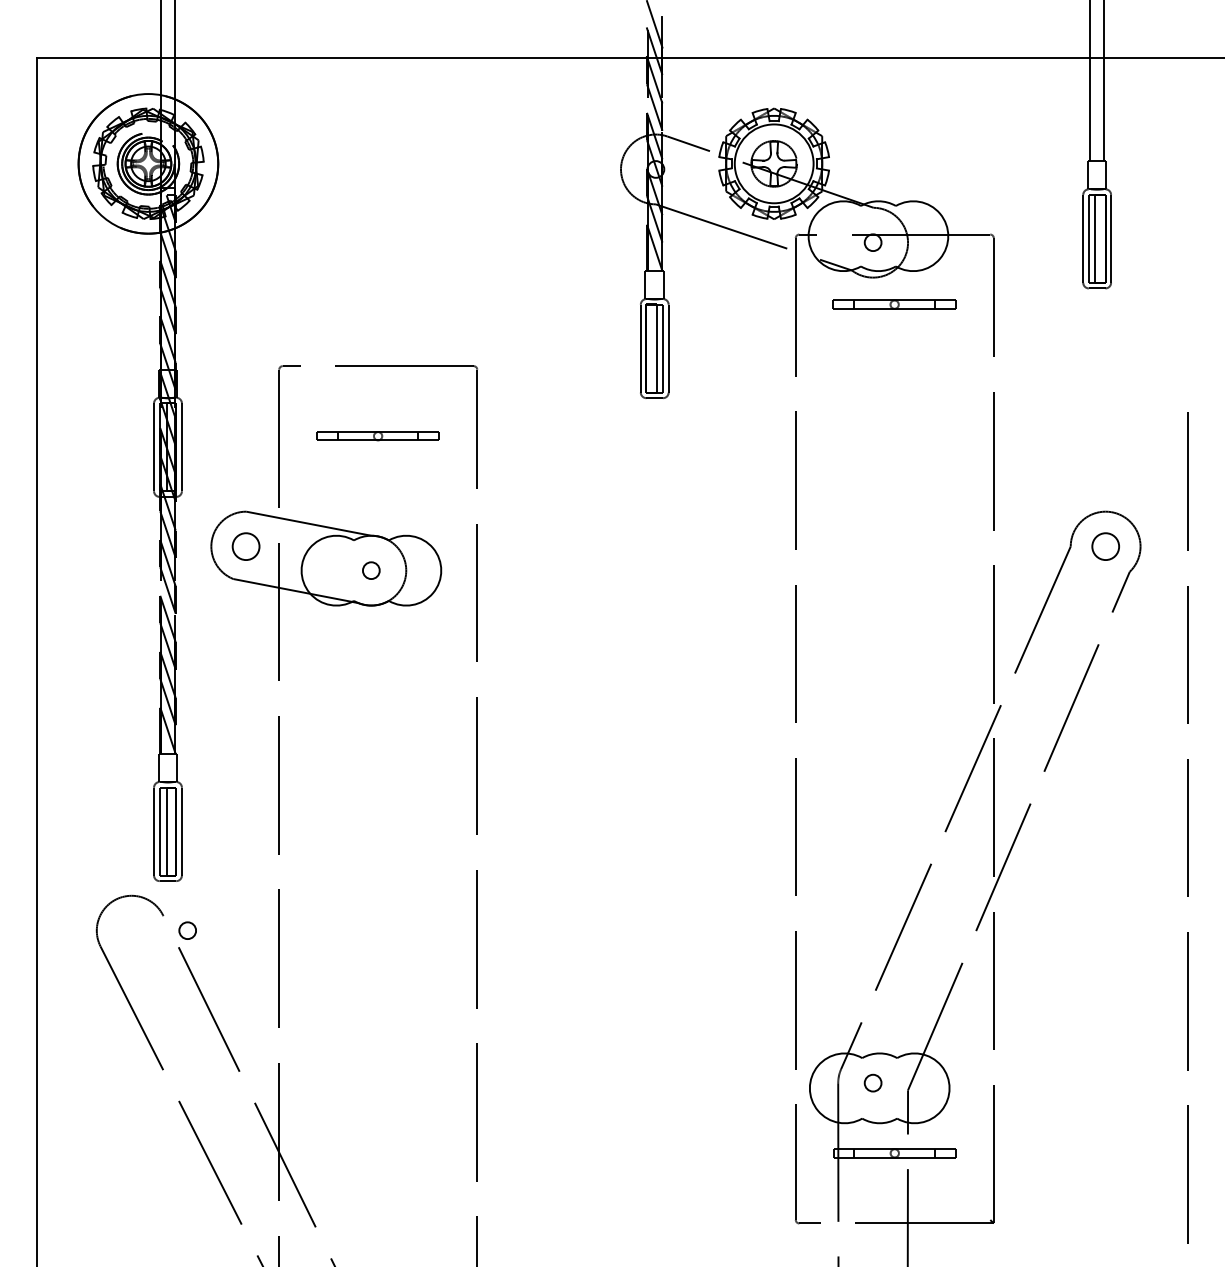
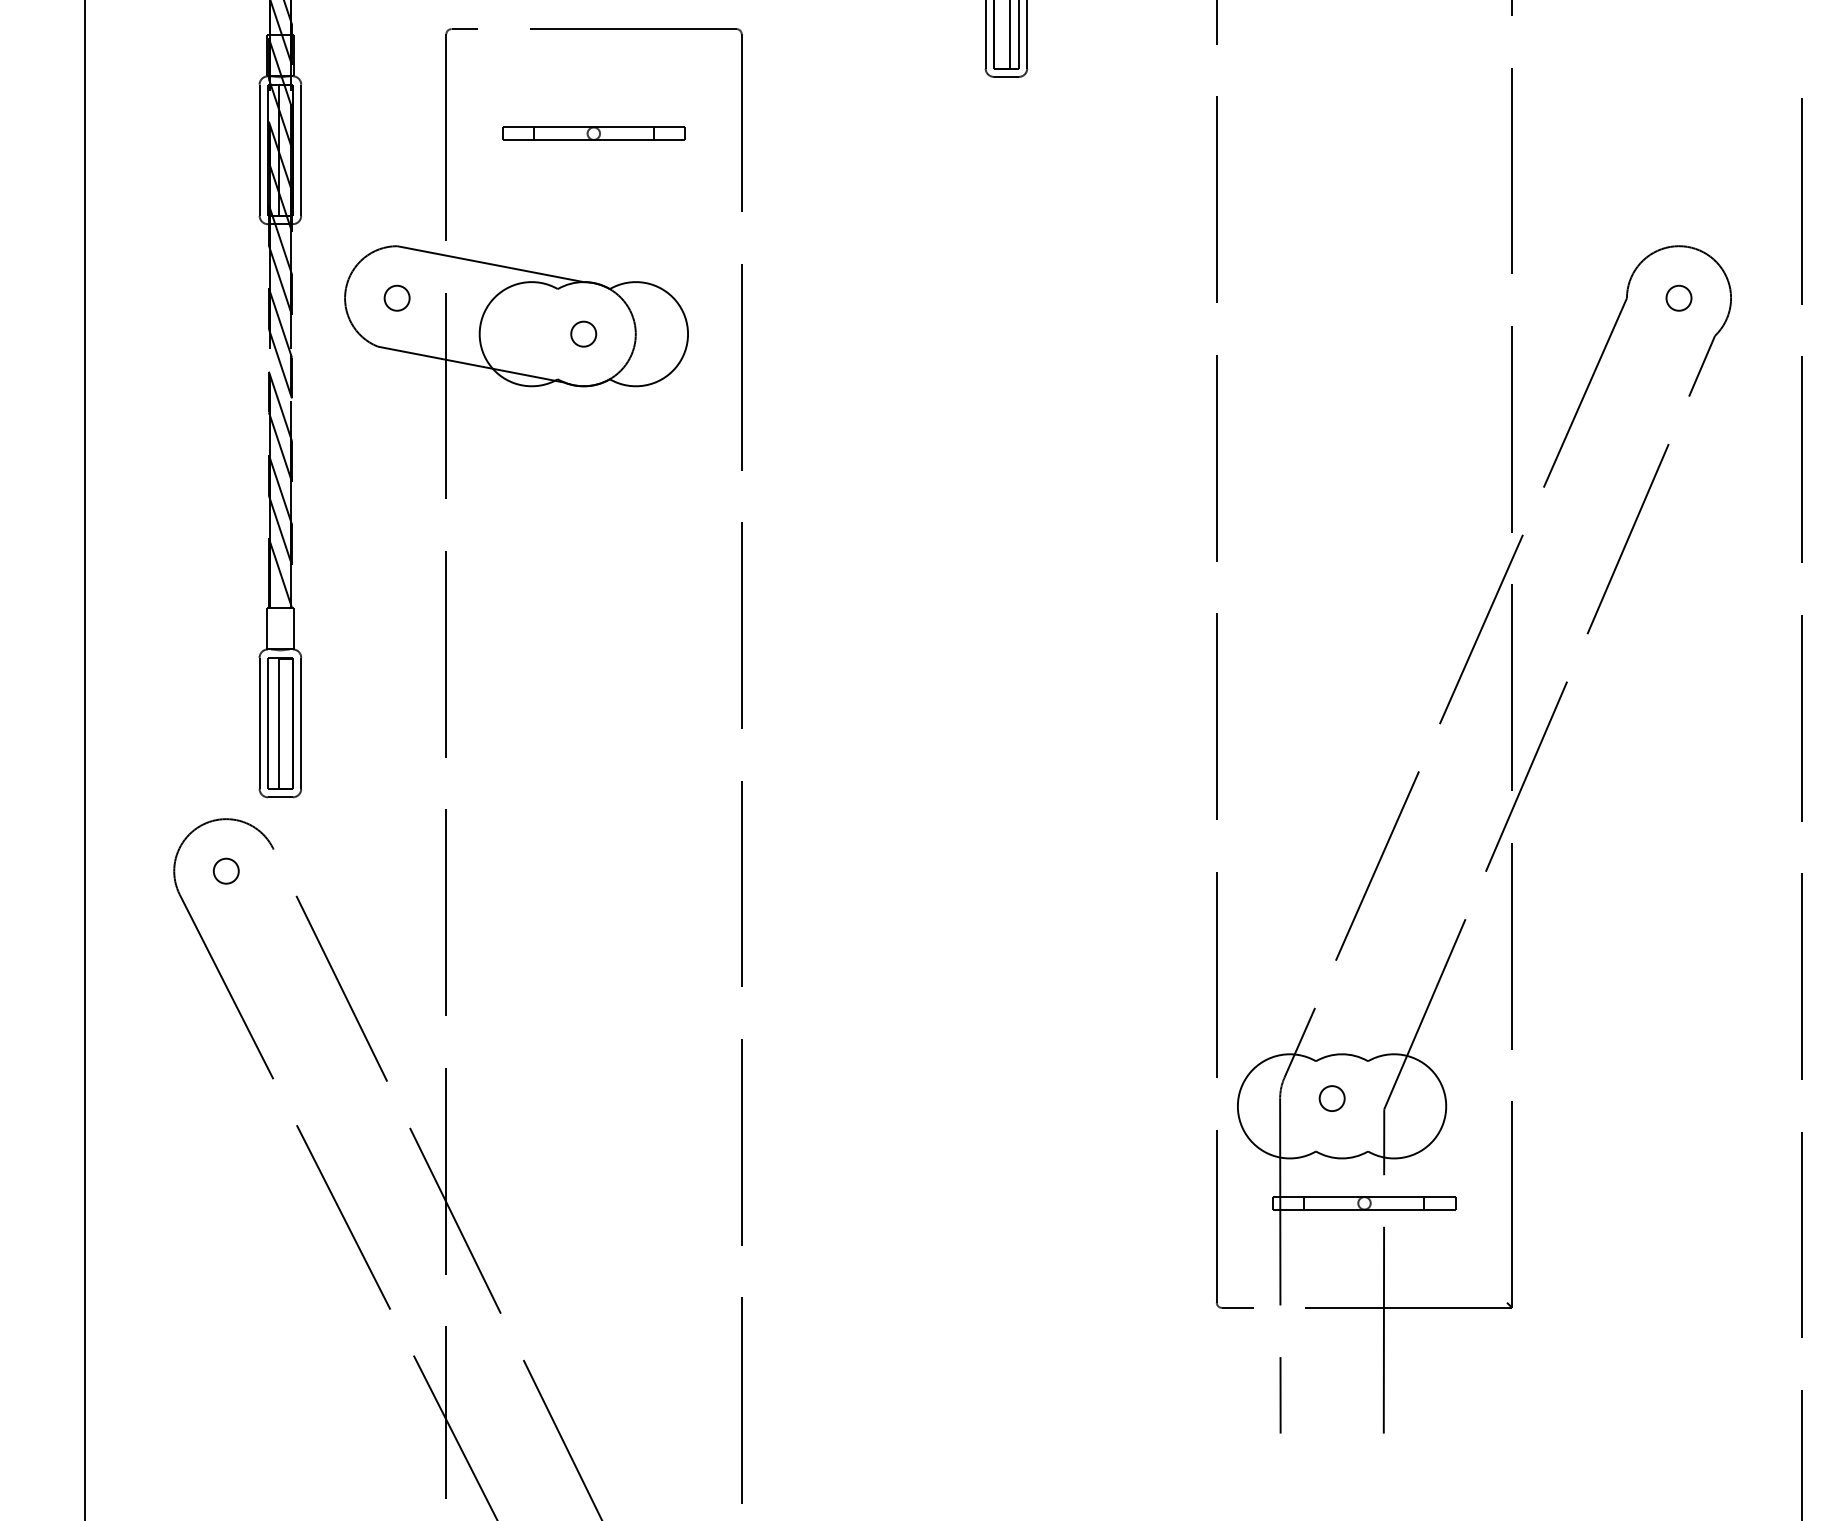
circle: (246, 546) -> (397, 298), size x0.62
circle: (1105, 546) -> (1678, 298), size x0.62
circle: (187, 930) -> (225, 870), moved

